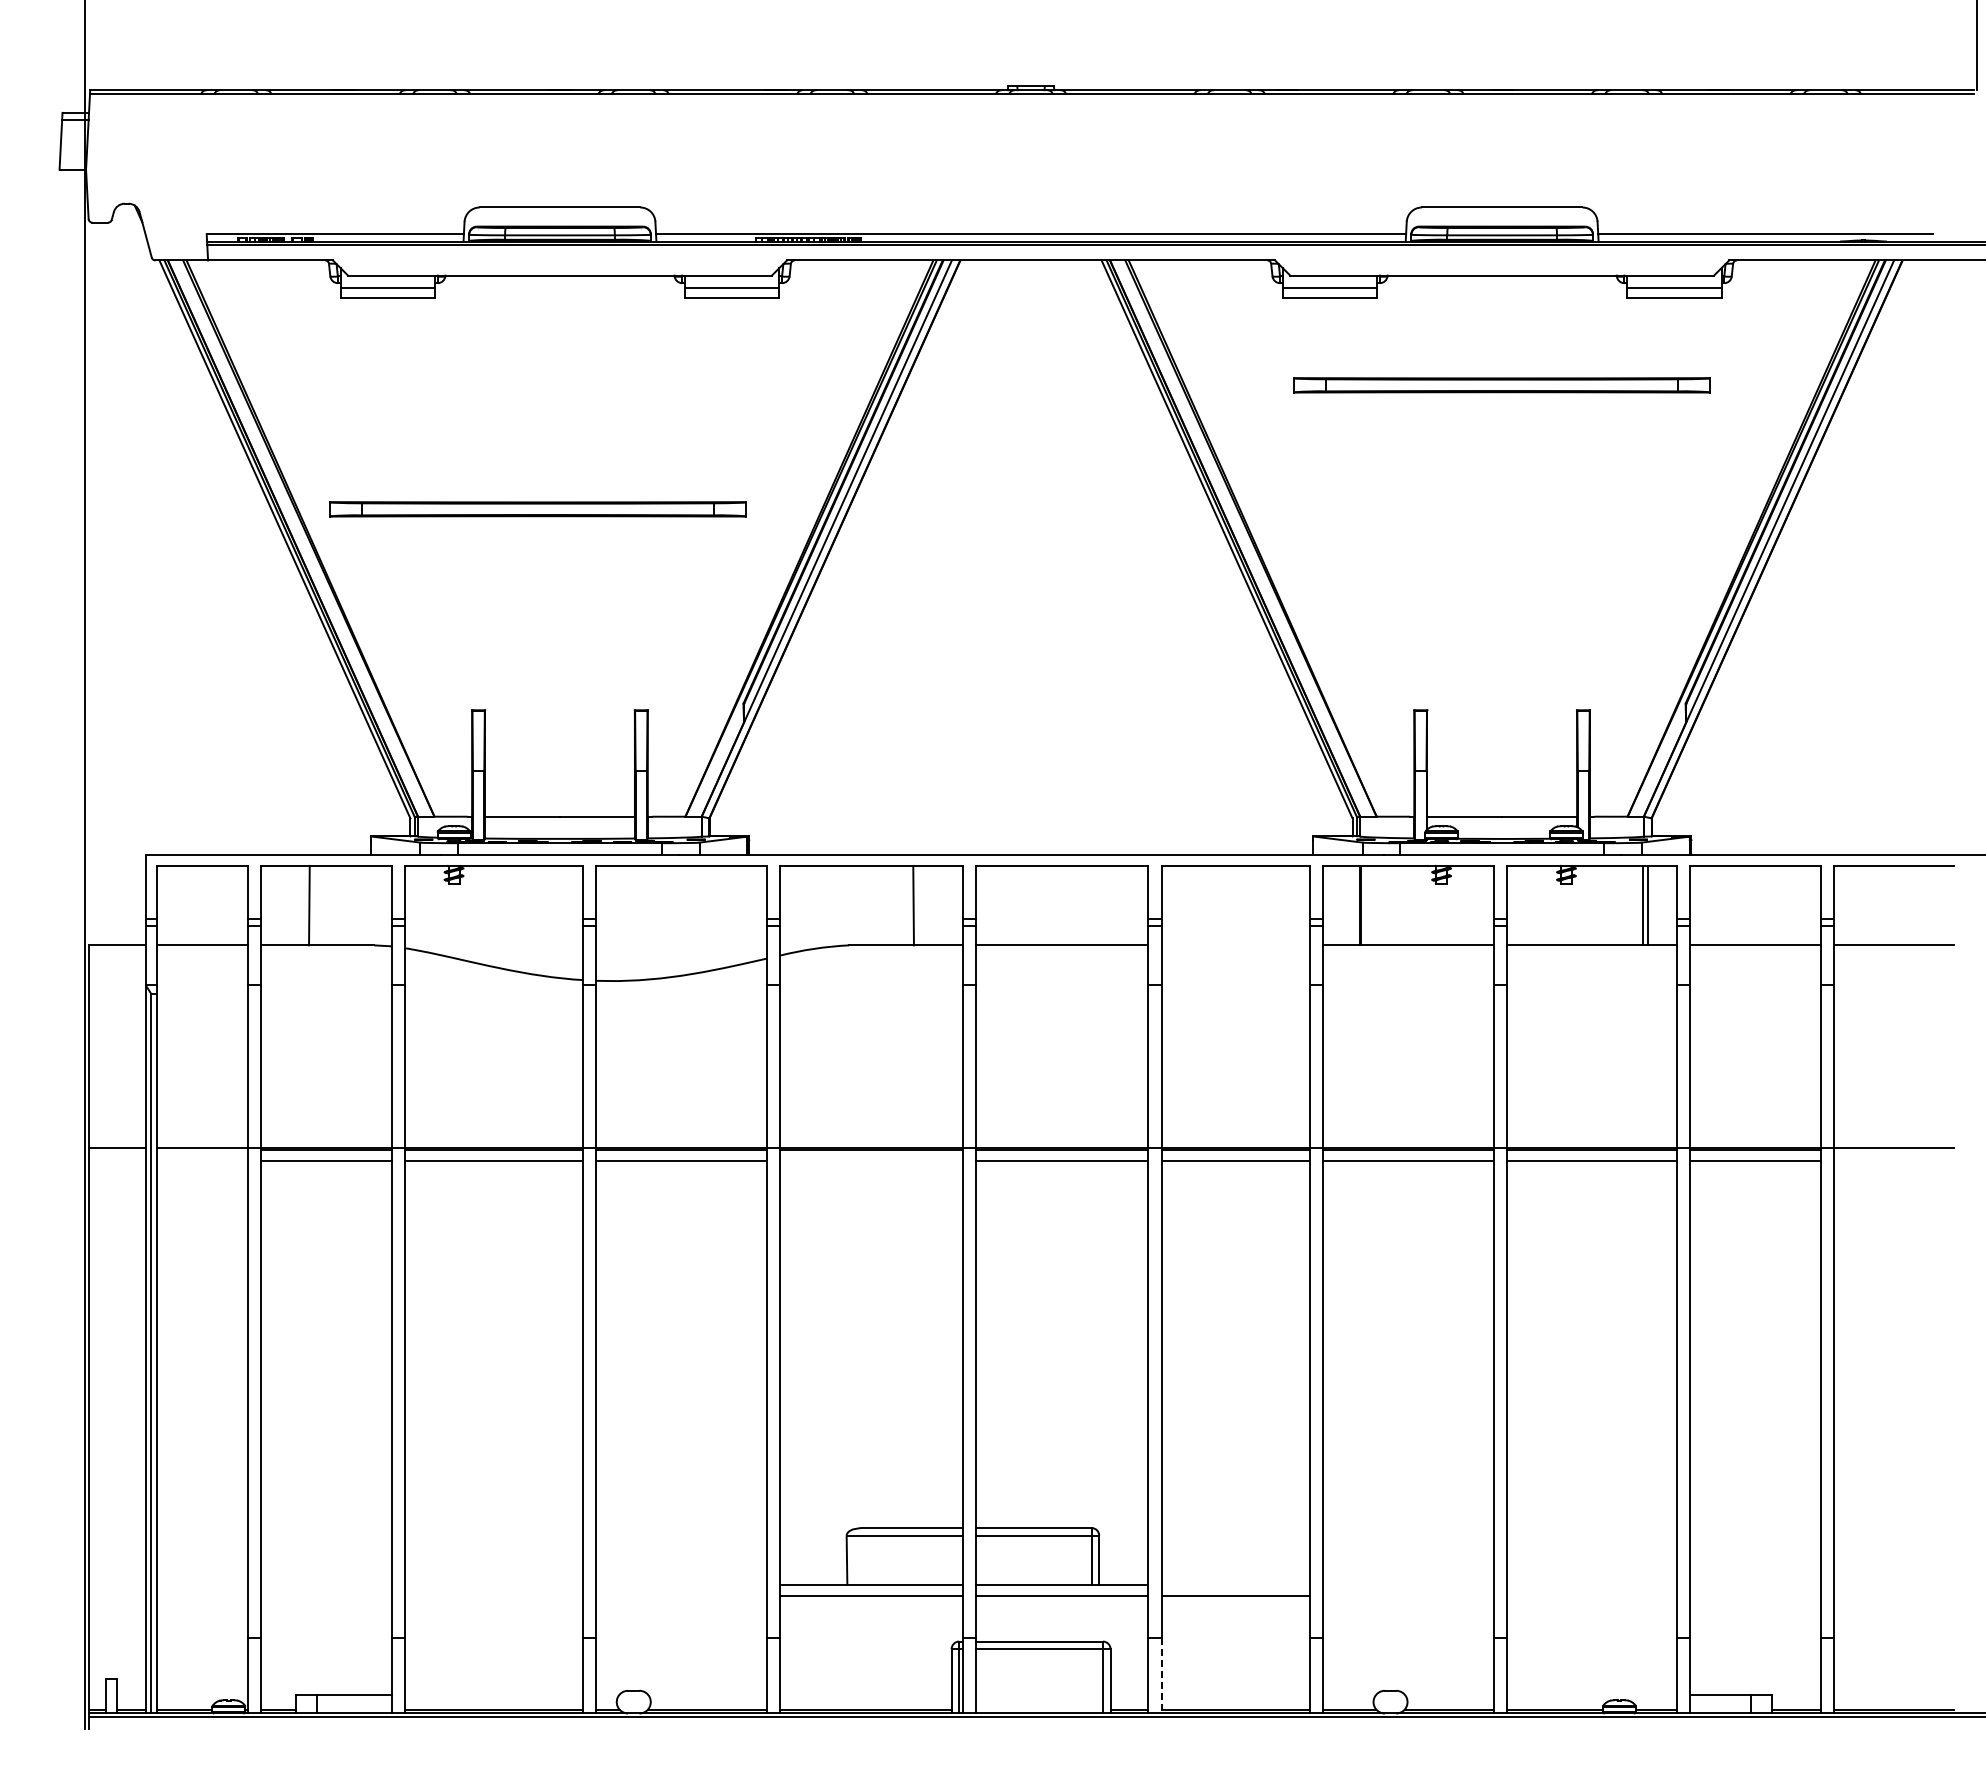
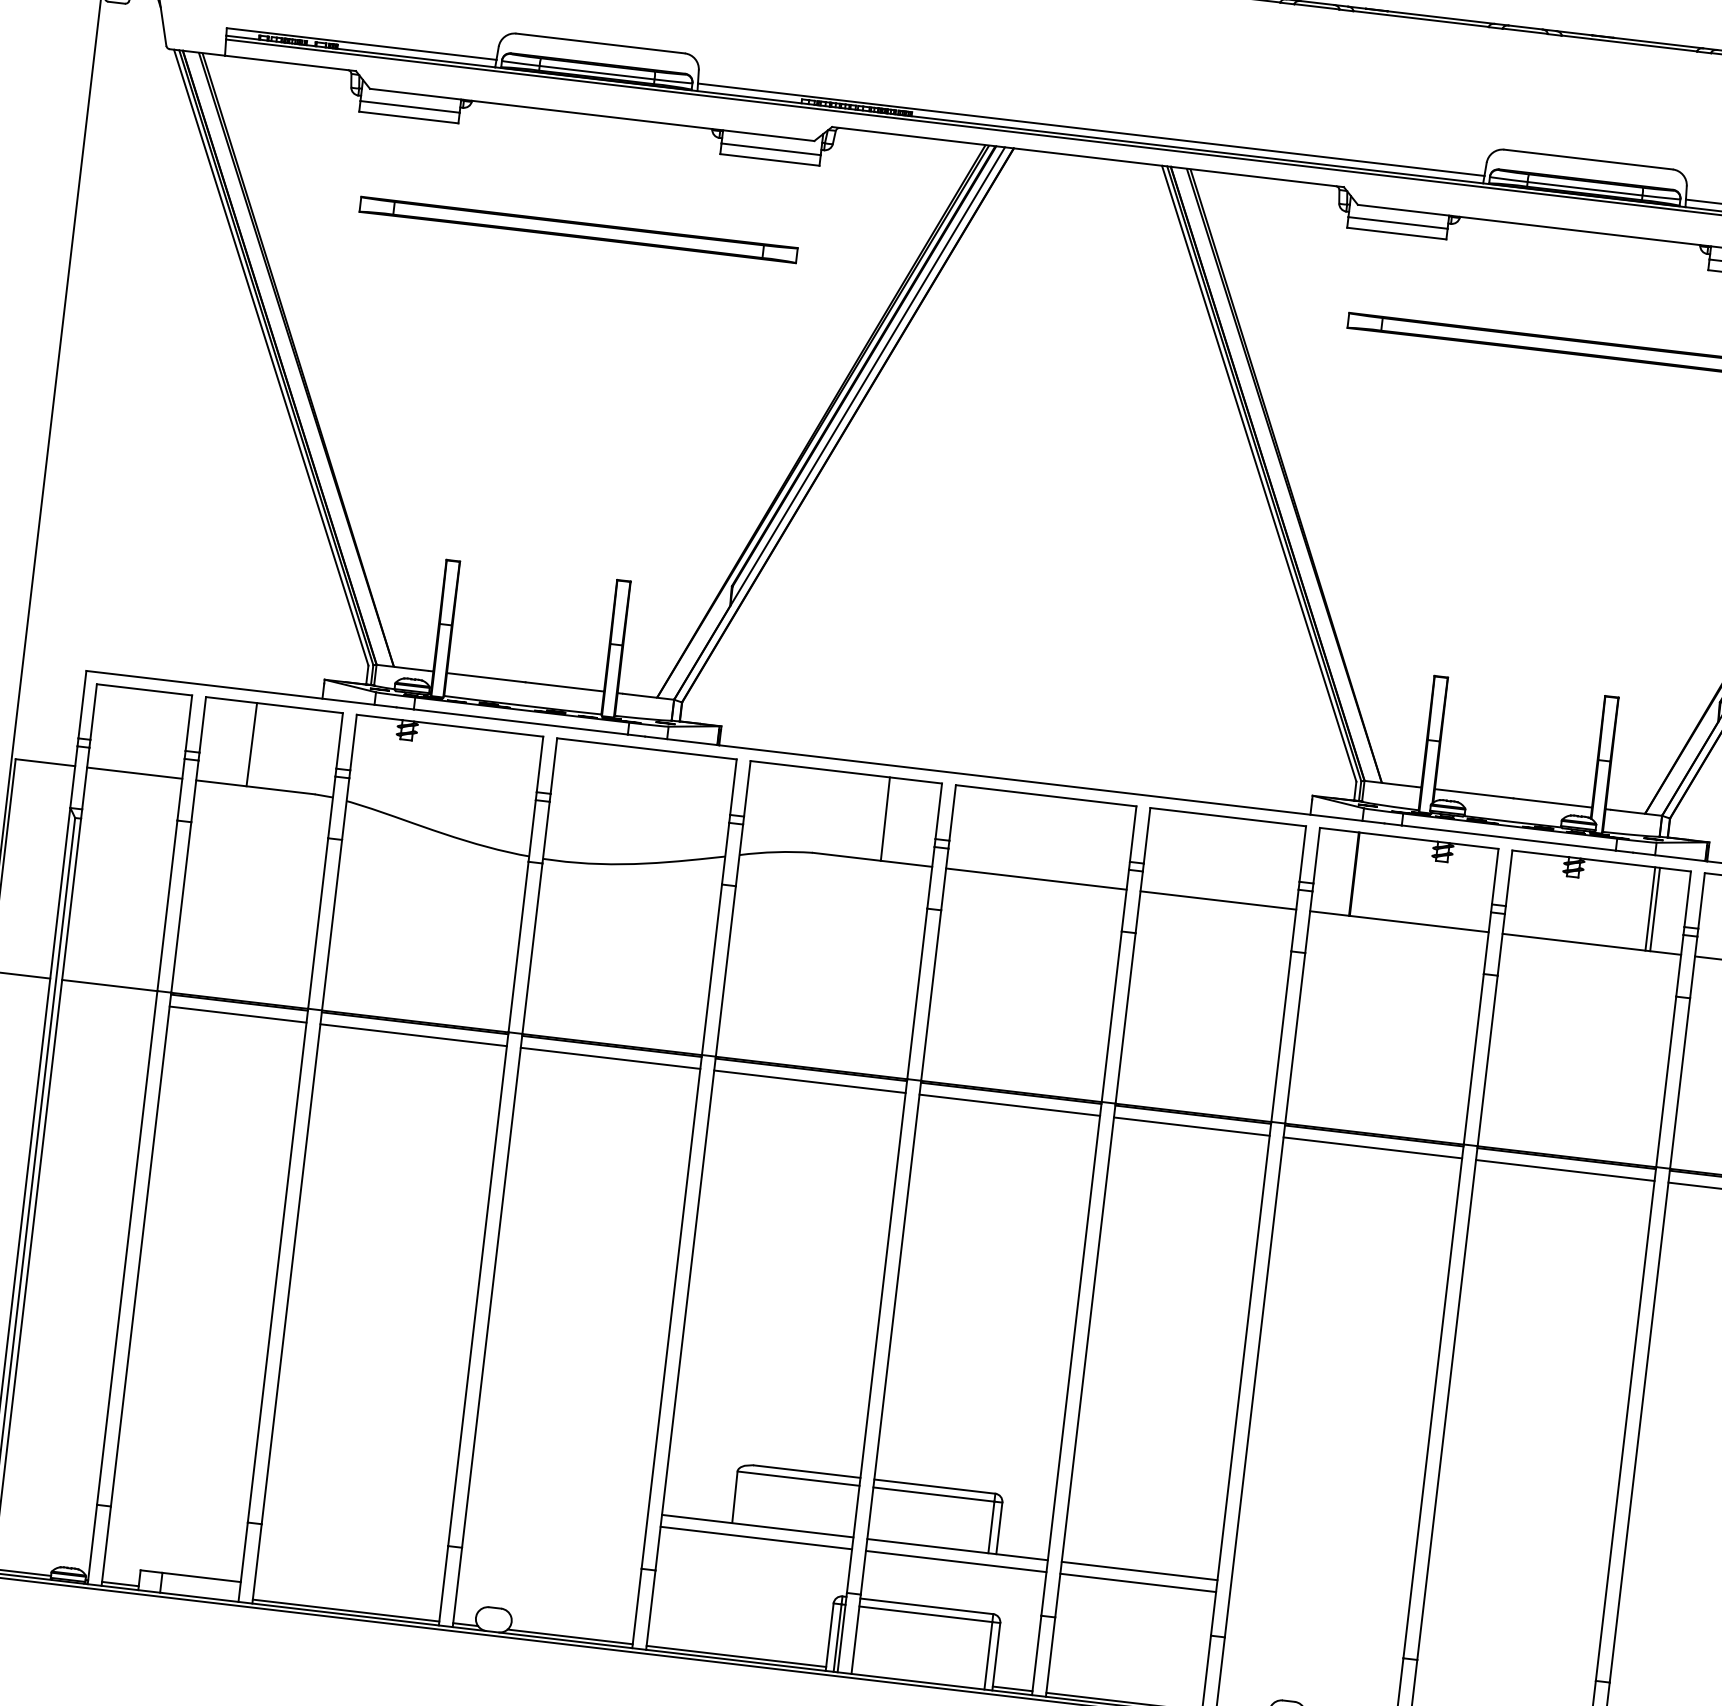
part: (537, 509) -> (578, 230), moved
line: (1235, 945) -> (1217, 900), added
line: (871, 1161) -> (809, 1082), added
line: (1235, 1584) -> (1139, 1570), added
line: (1161, 1675) -> (1050, 1656), dashed -> solid

